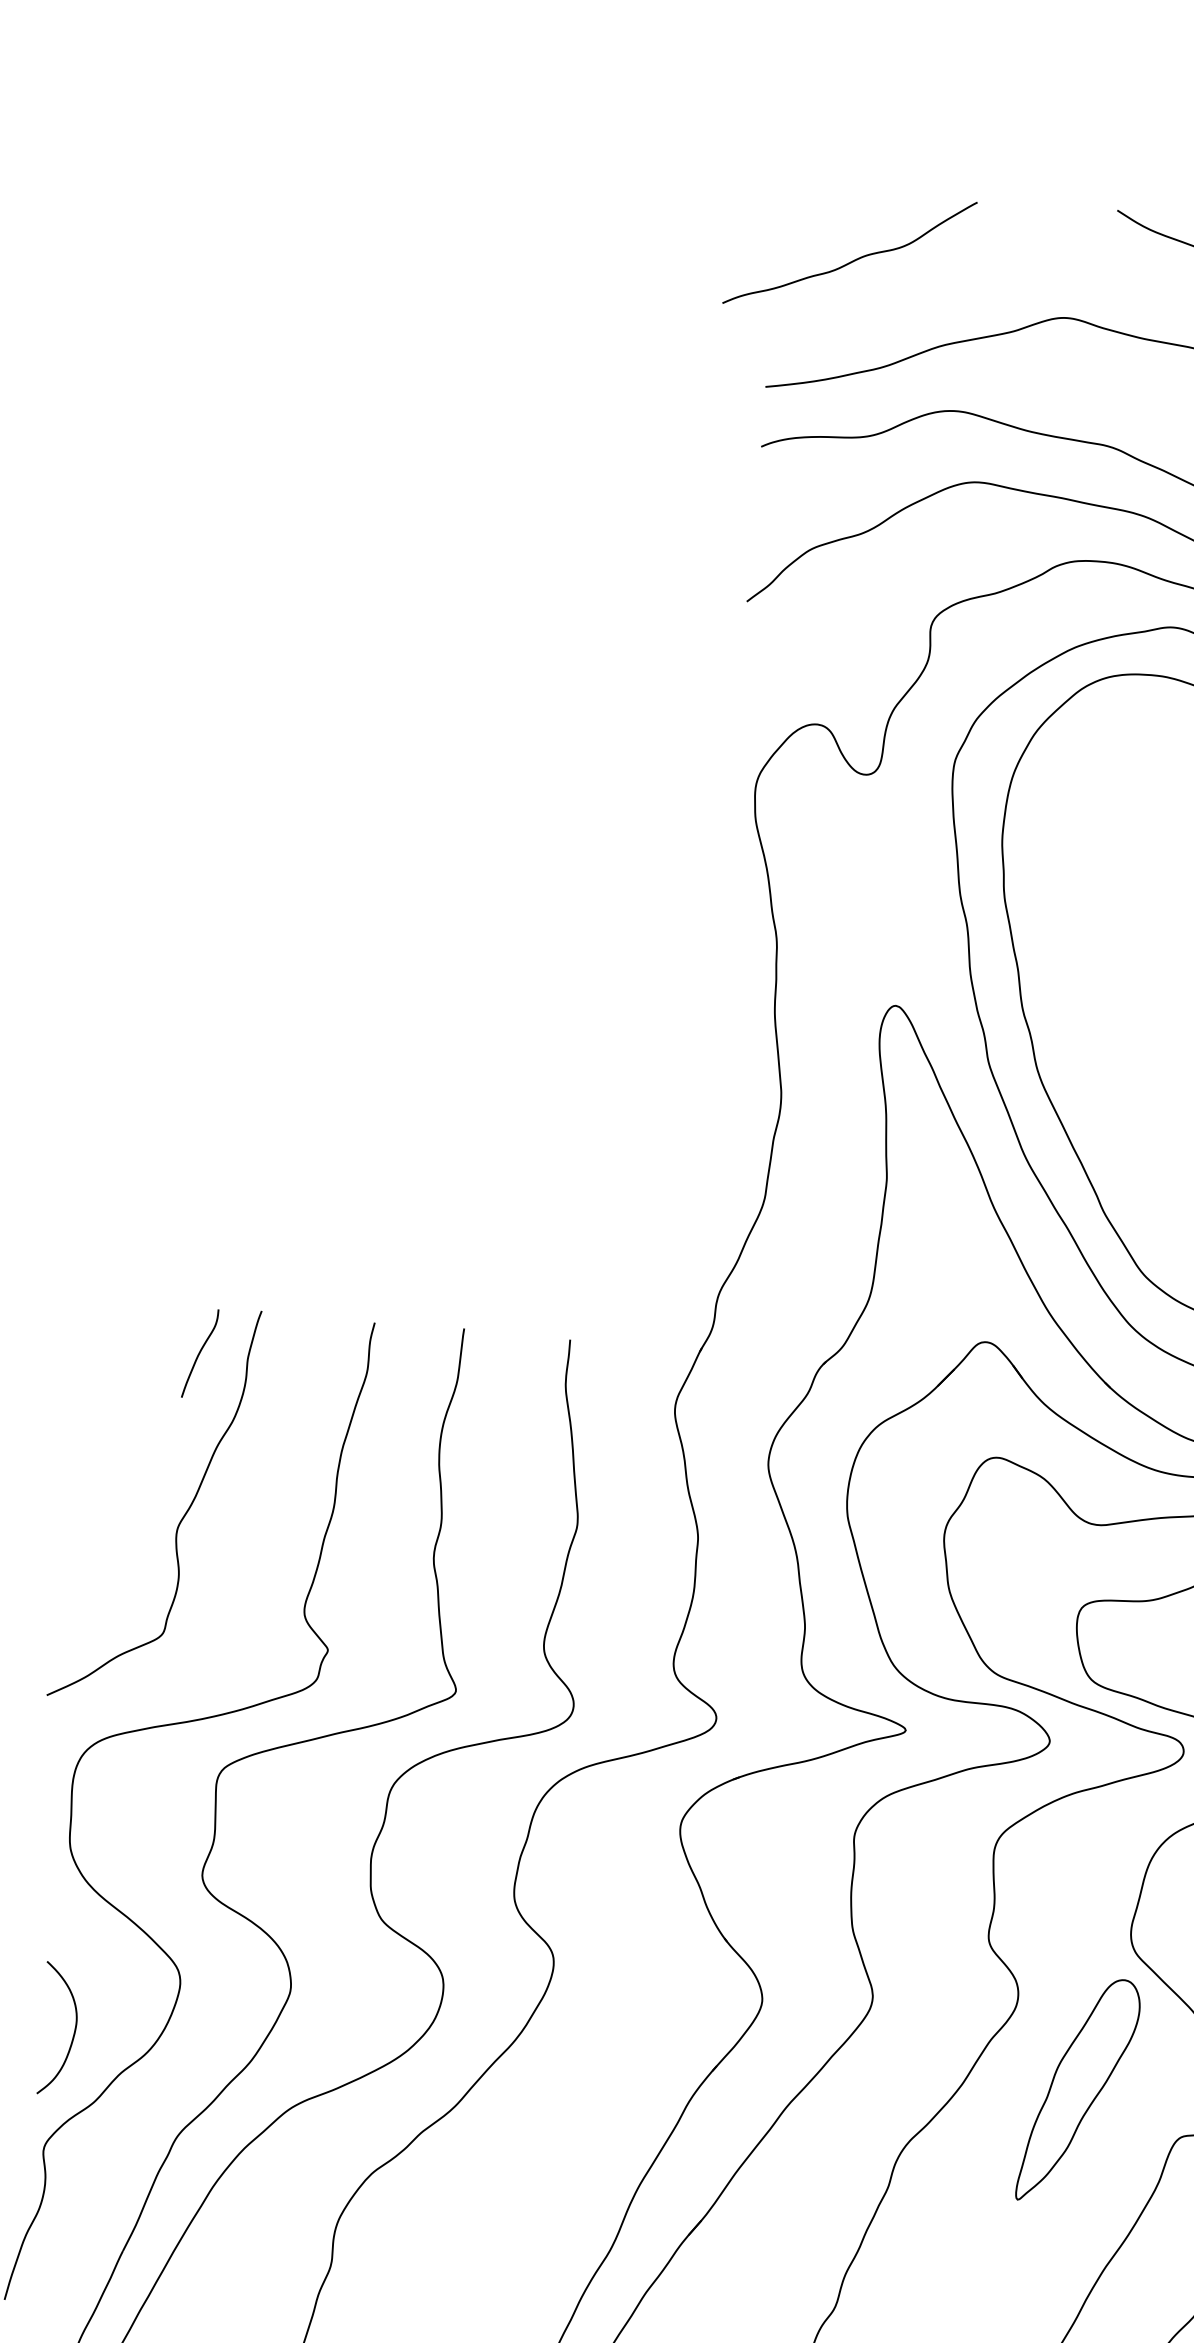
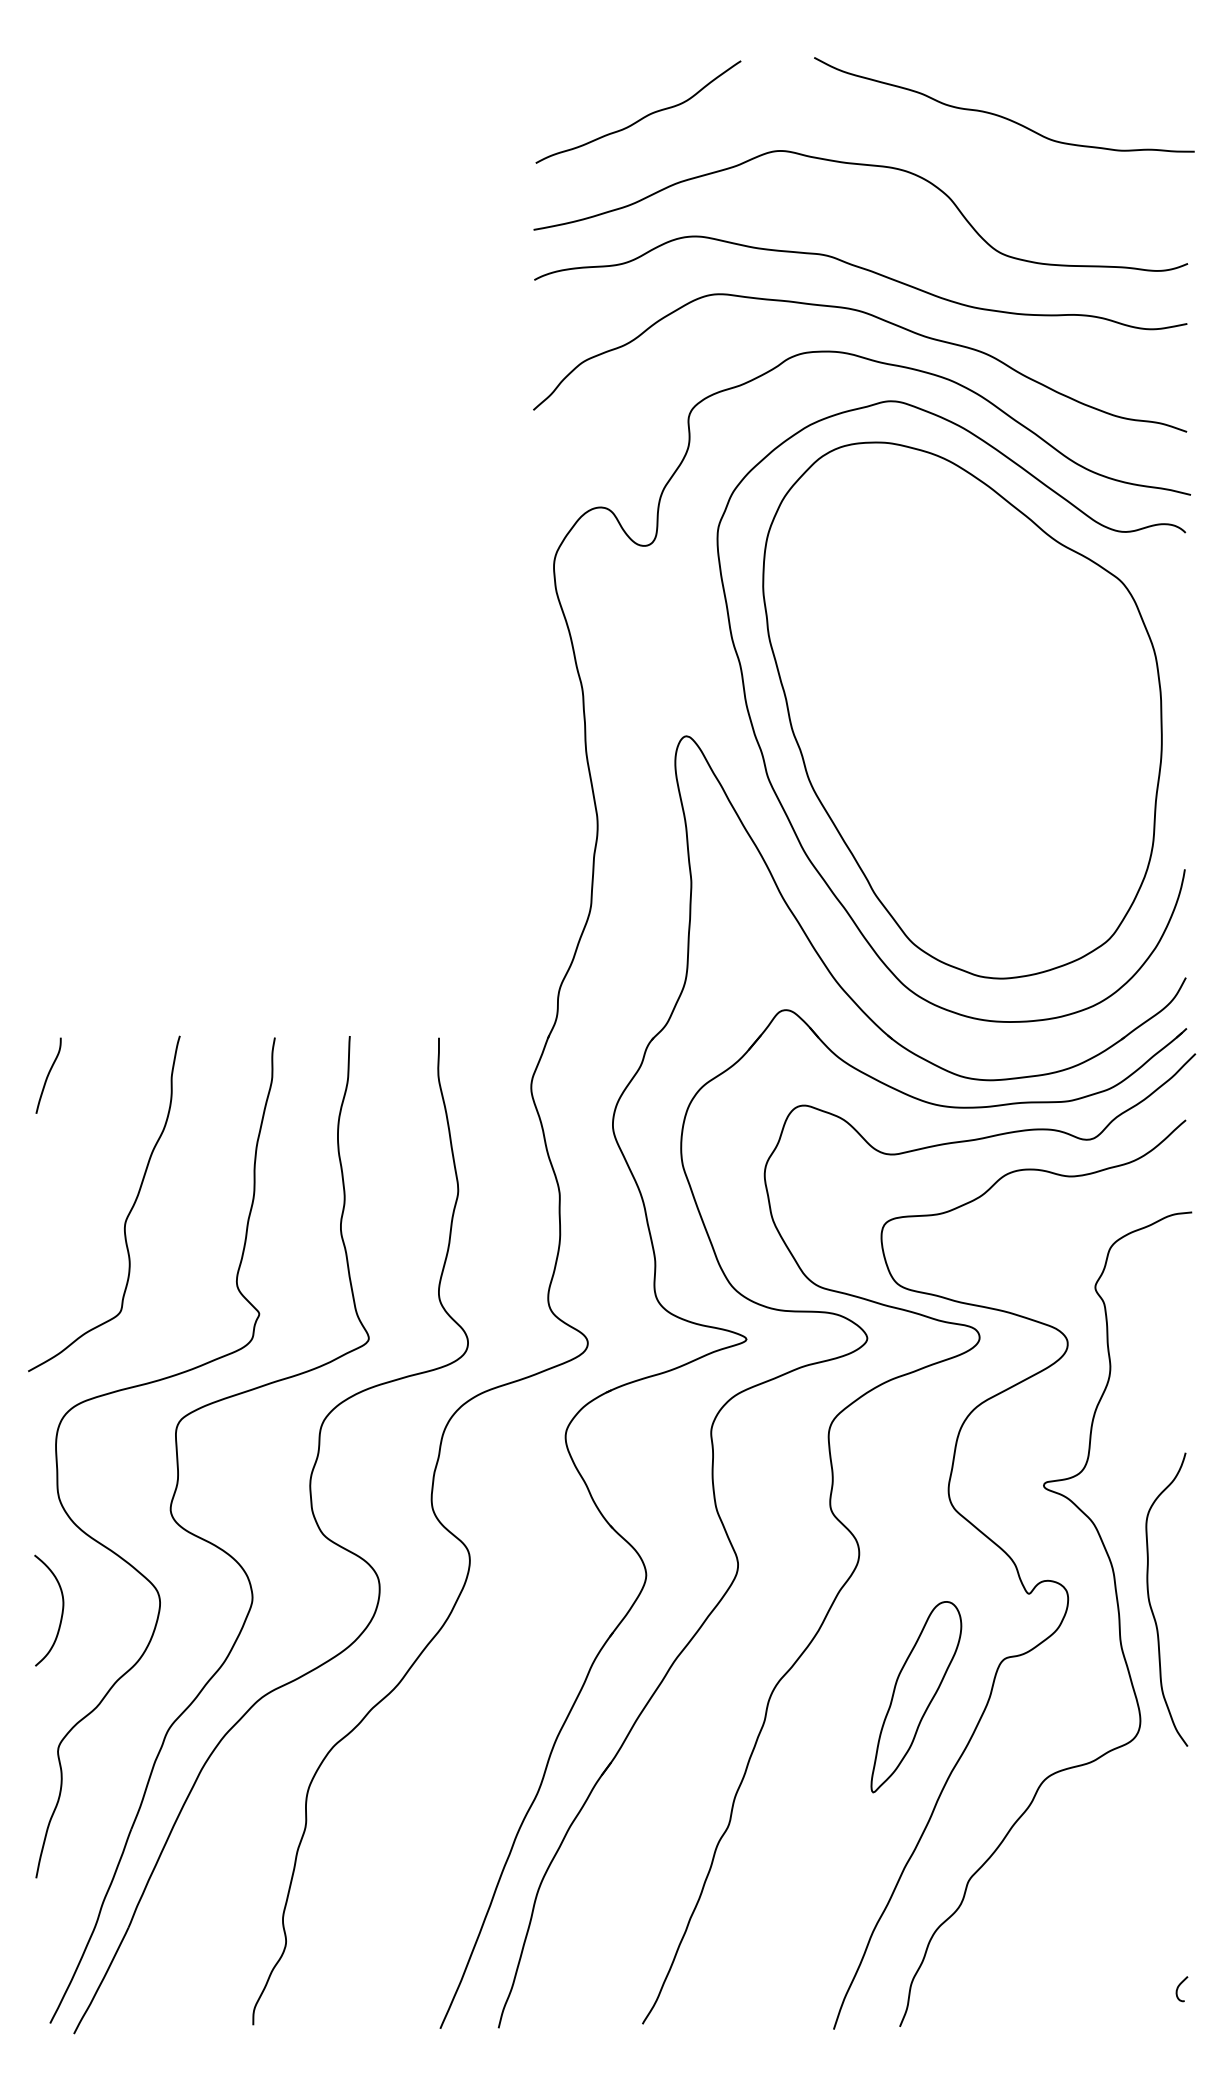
curve: (855, 258) -> (643, 116), moved
curve: (200, 1353) -> (48, 1075), moved
curve: (73, 2031) -> (61, 1611), moved
part: (1078, 2091) -> (916, 1697), moved

